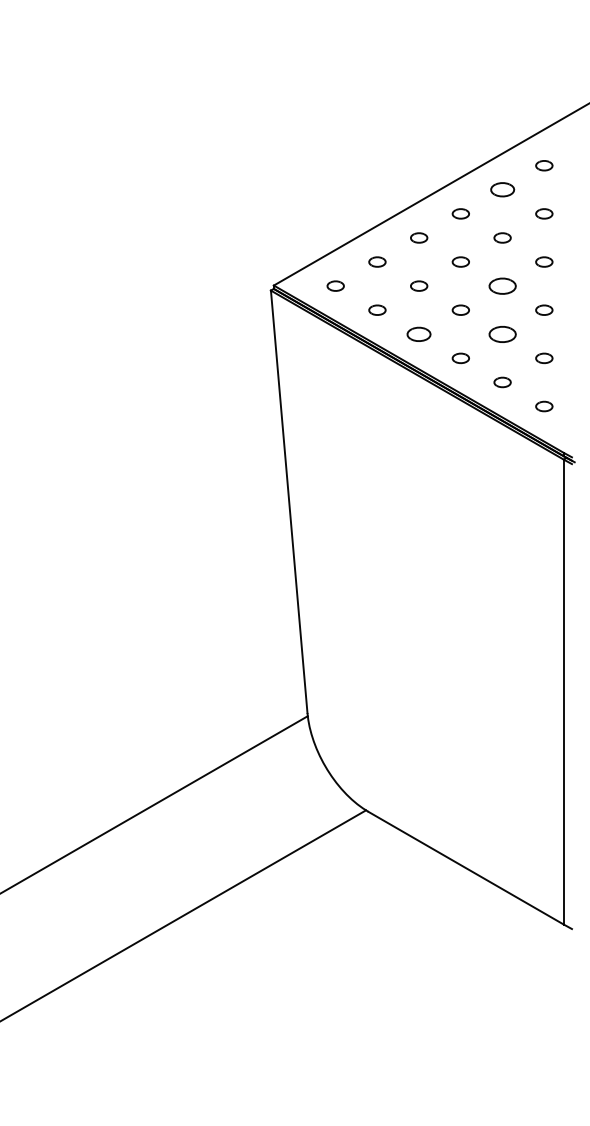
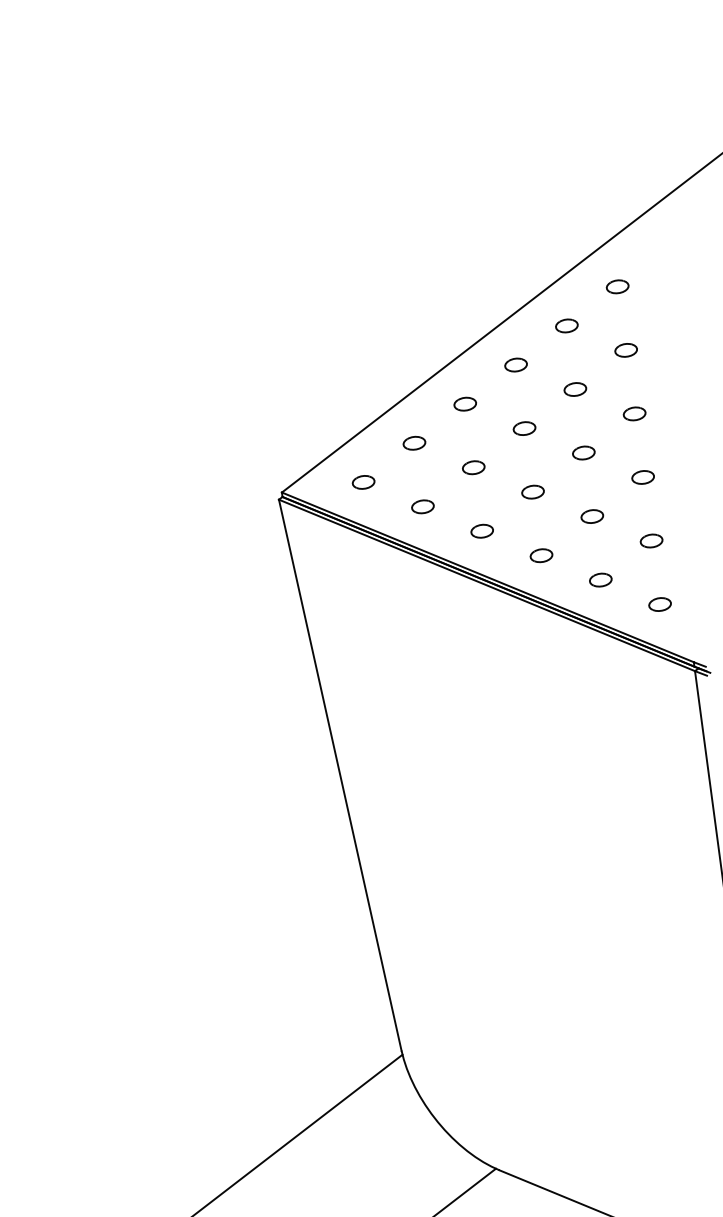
part: (502, 189) -> (566, 325), size x0.71
part: (502, 285) -> (583, 452), size x0.62
part: (419, 333) -> (482, 530), size x0.71
part: (502, 333) -> (592, 515), size x0.62

